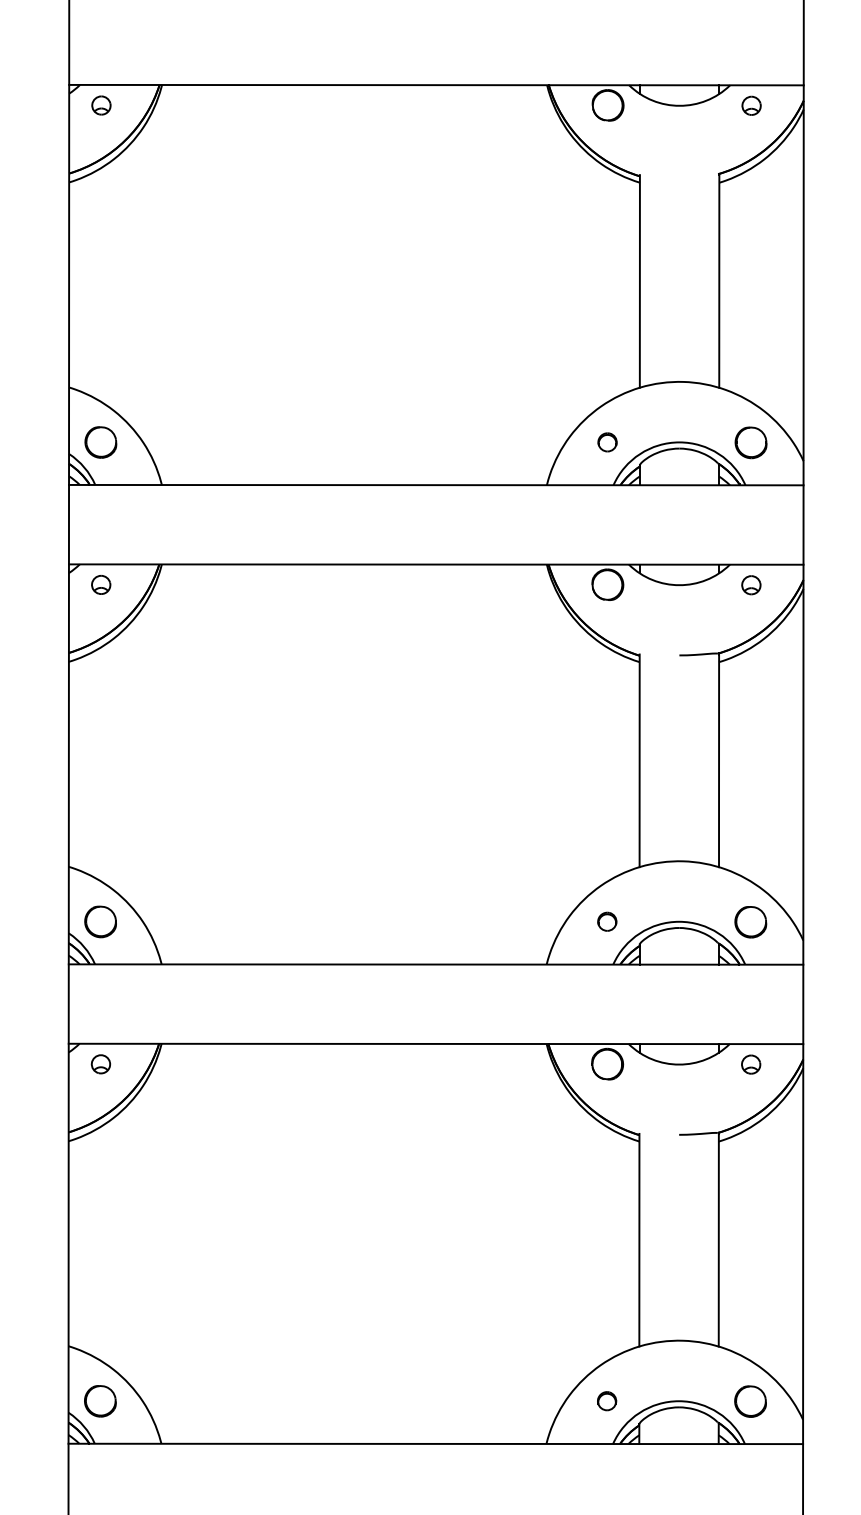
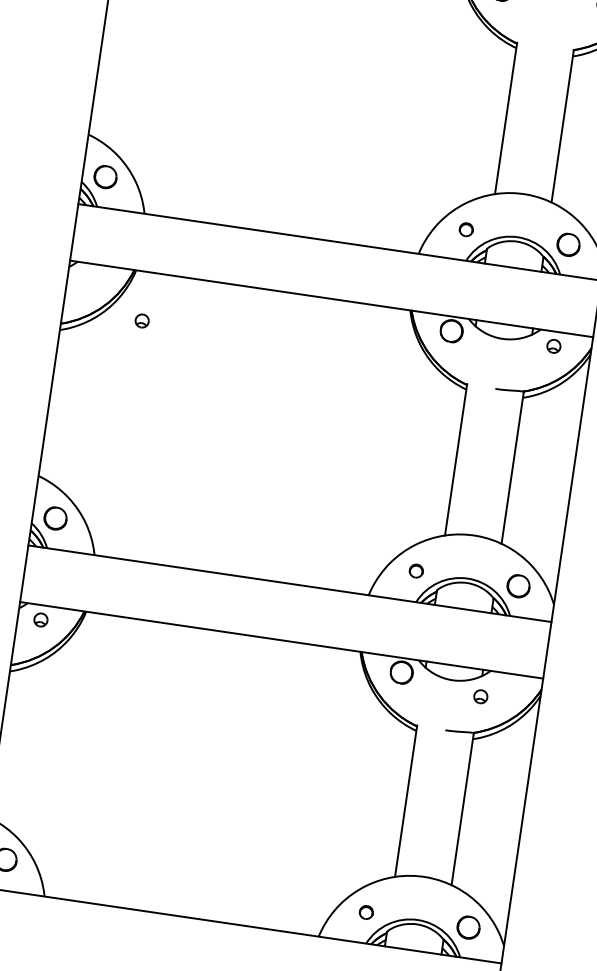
part: (101, 584) -> (142, 320), moved
part: (751, 1064) -> (481, 696), moved

